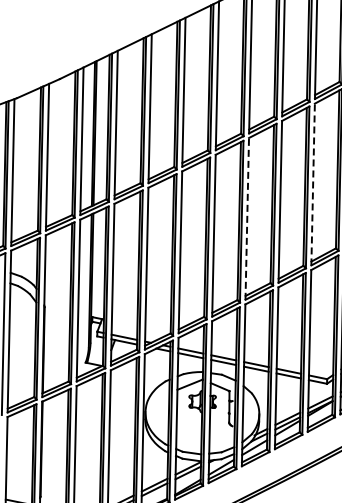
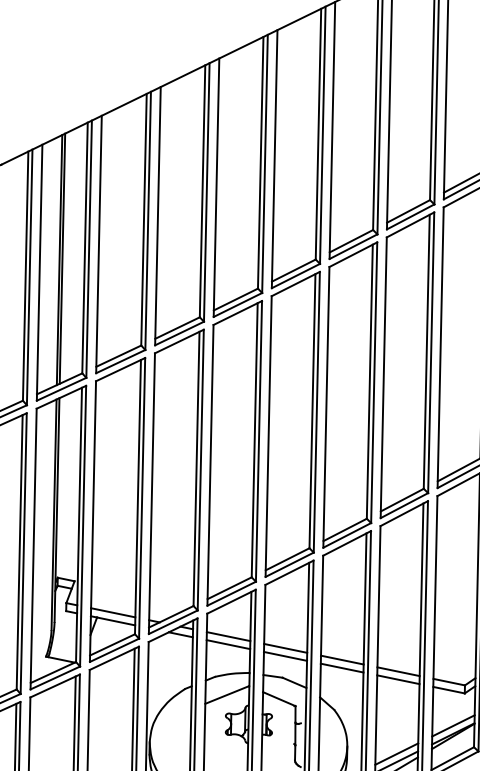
line: (313, 184) -> (441, 347), dashed -> solid
line: (247, 218) -> (326, 406), dashed -> solid

